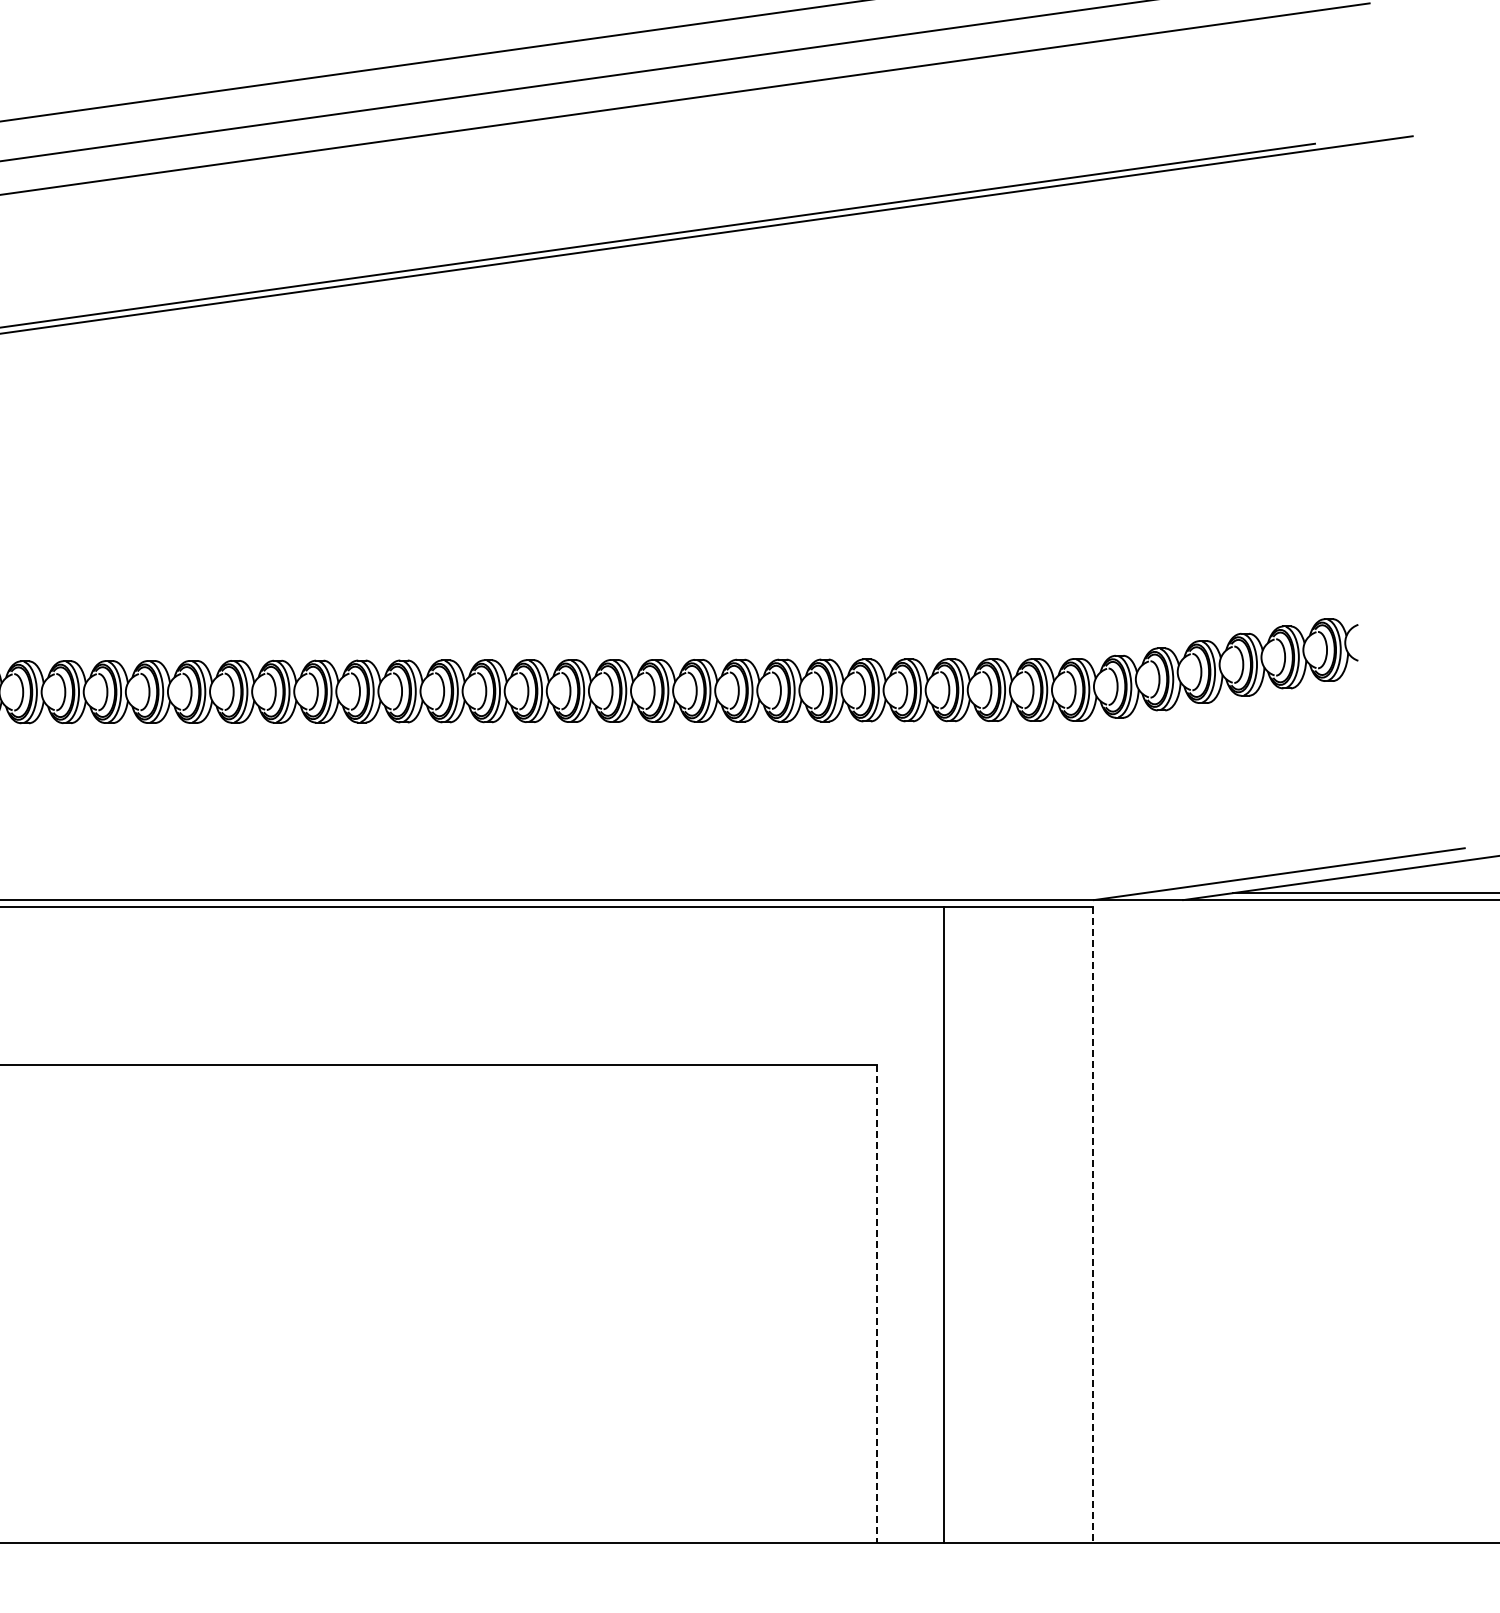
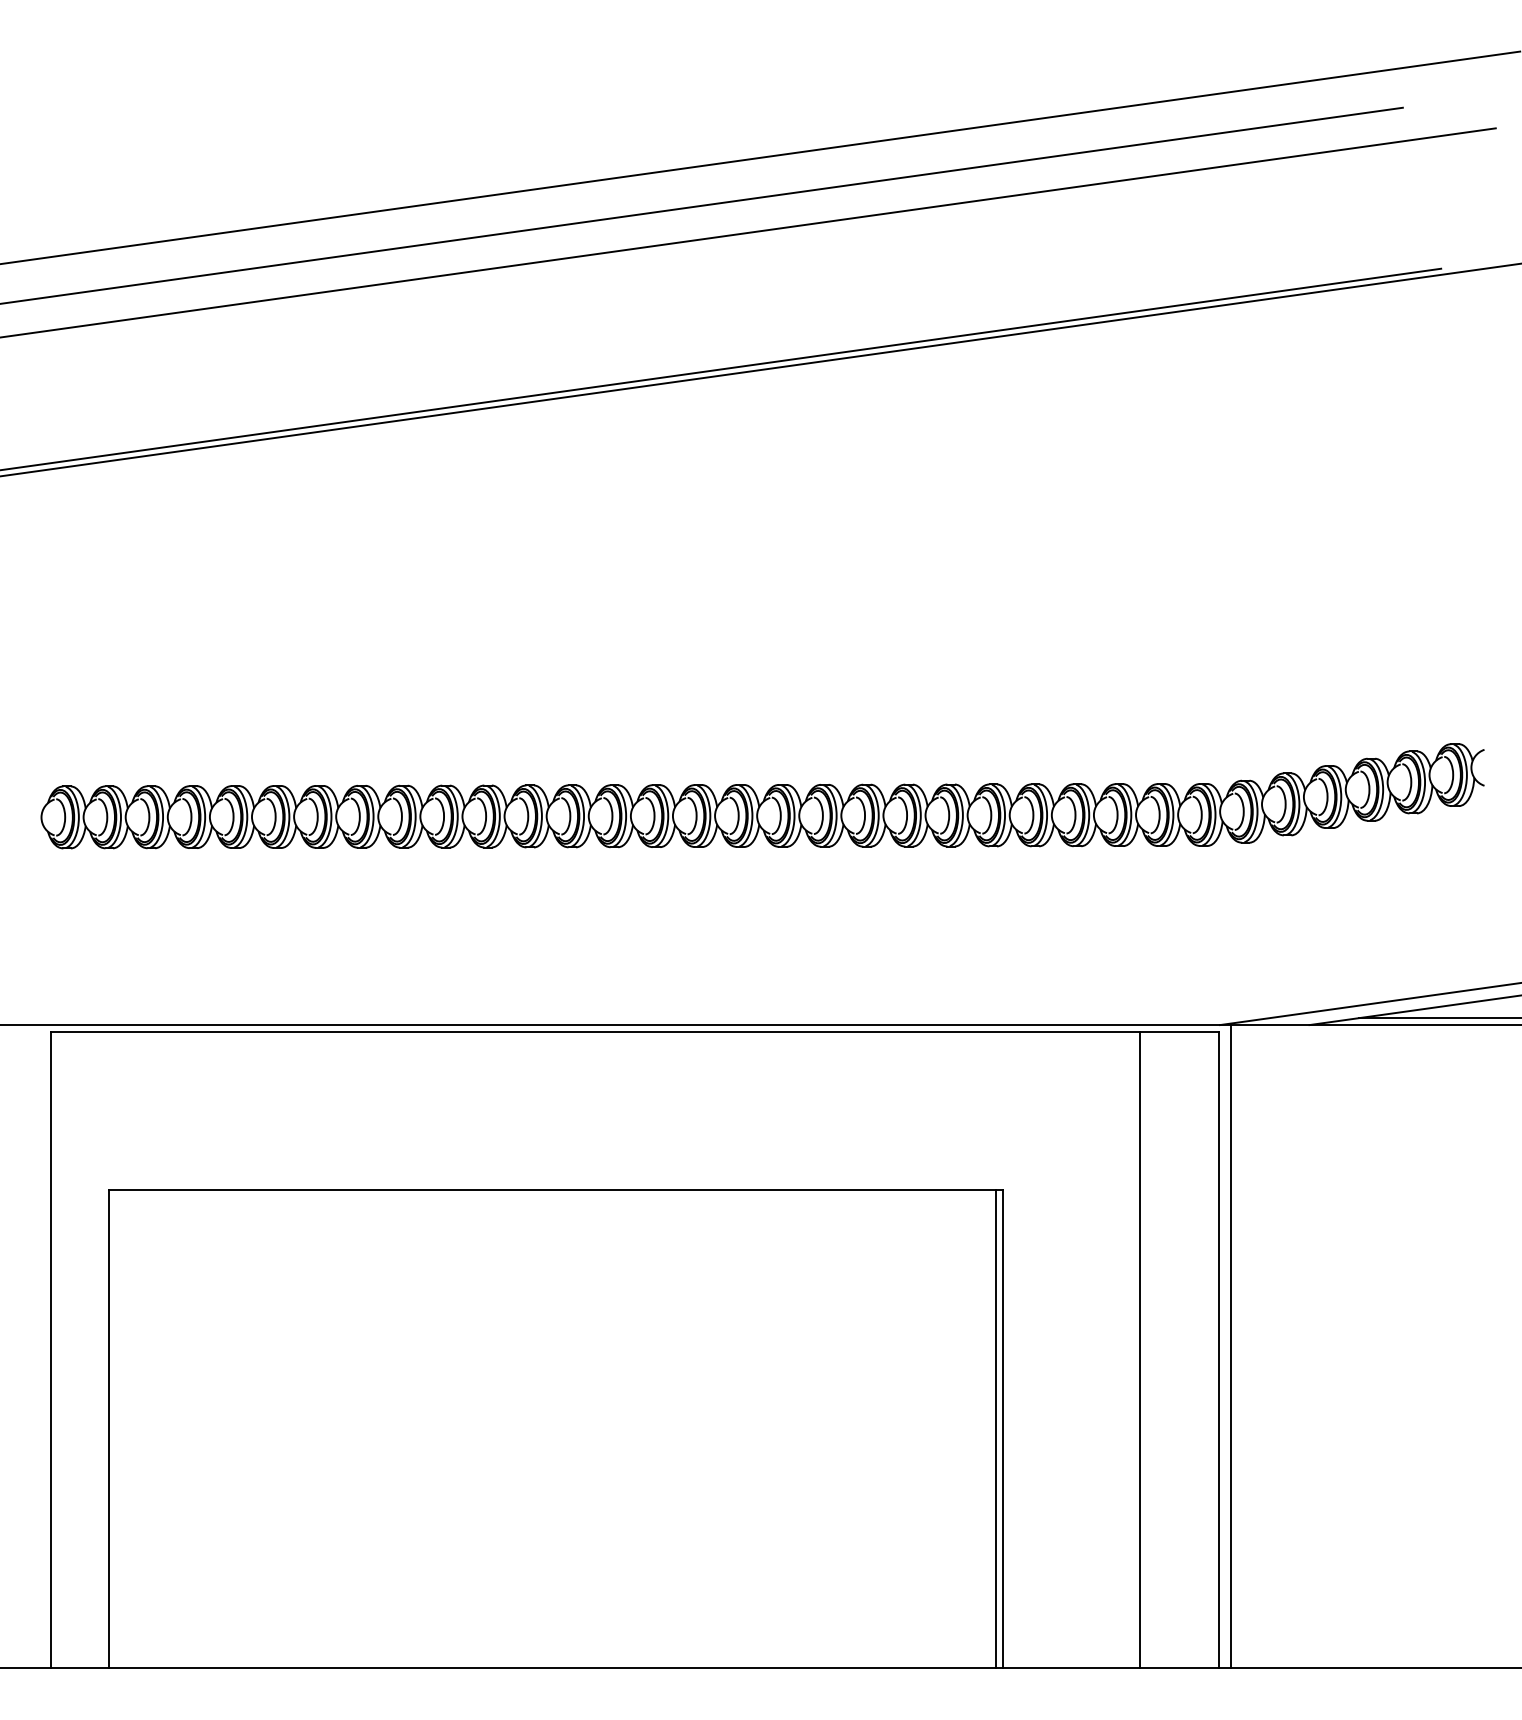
line: (1105, 1221) -> (1231, 1346), added
line: (943, 1224) -> (1139, 1349), moved
line: (1093, 1225) -> (1219, 1350), dashed -> solid
line: (869, 1304) -> (995, 1429), added
line: (876, 1304) -> (1002, 1429), dashed -> solid

